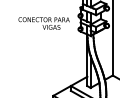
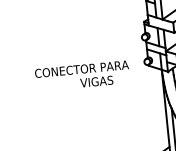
text: (43, 23) -> (81, 76), moved

